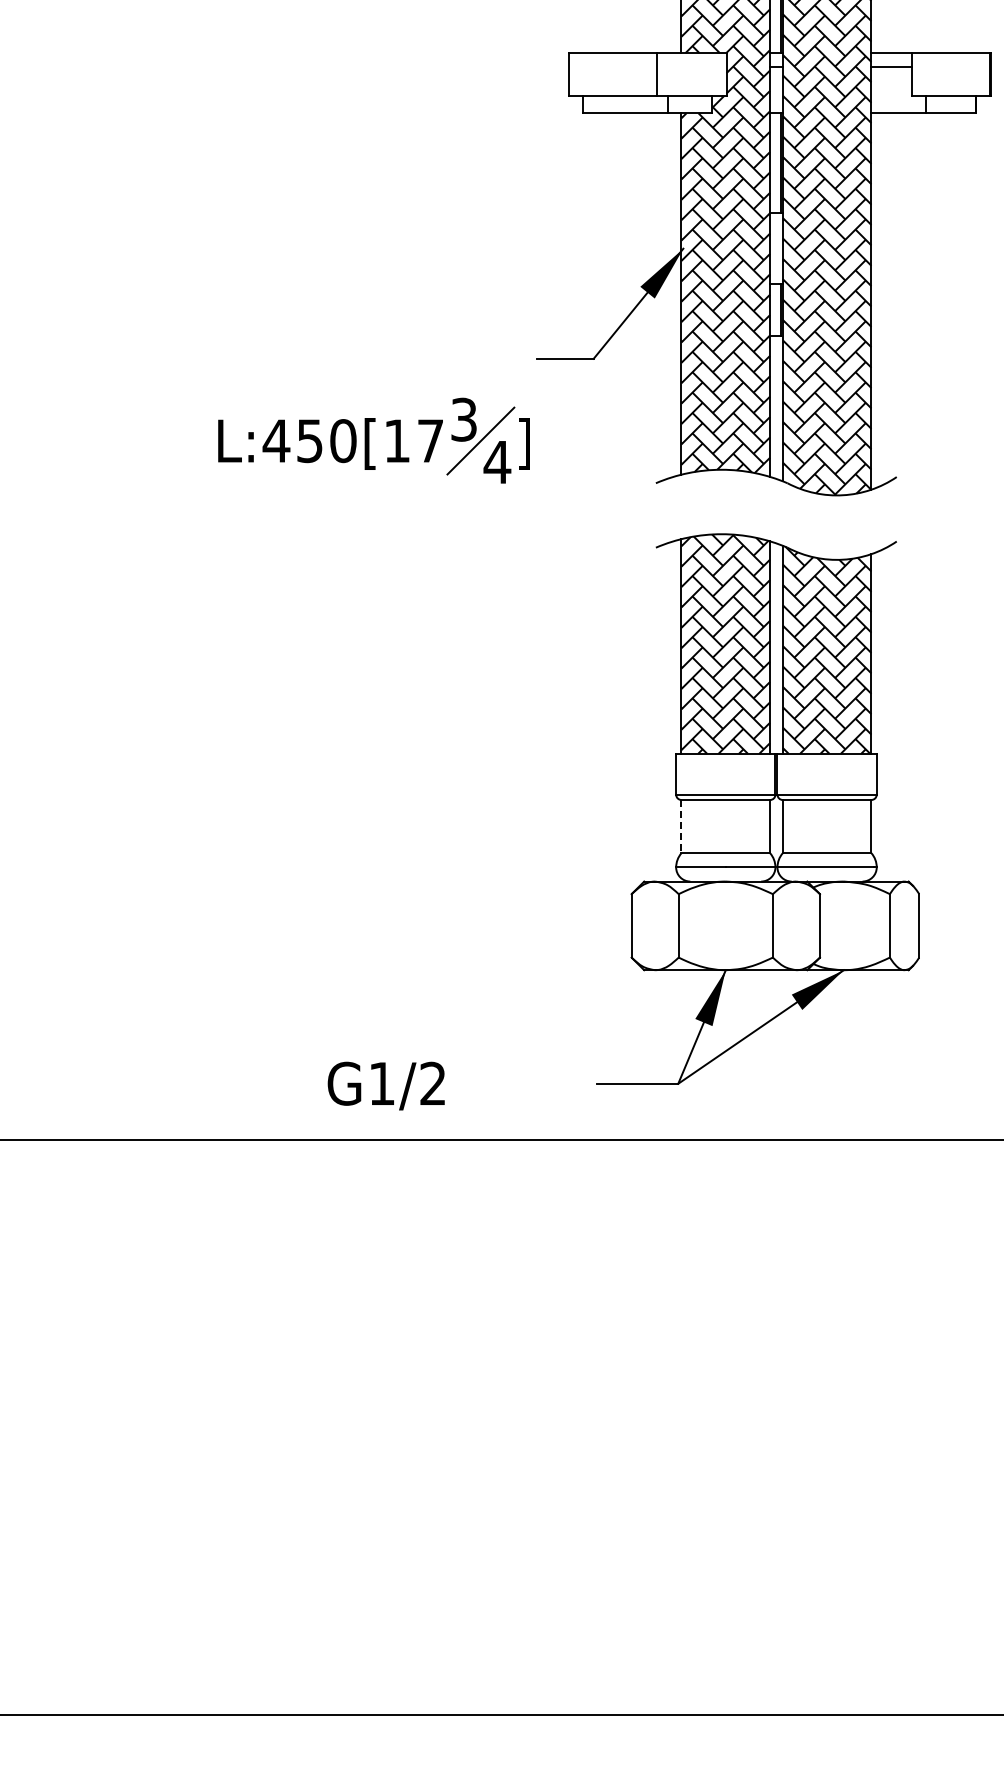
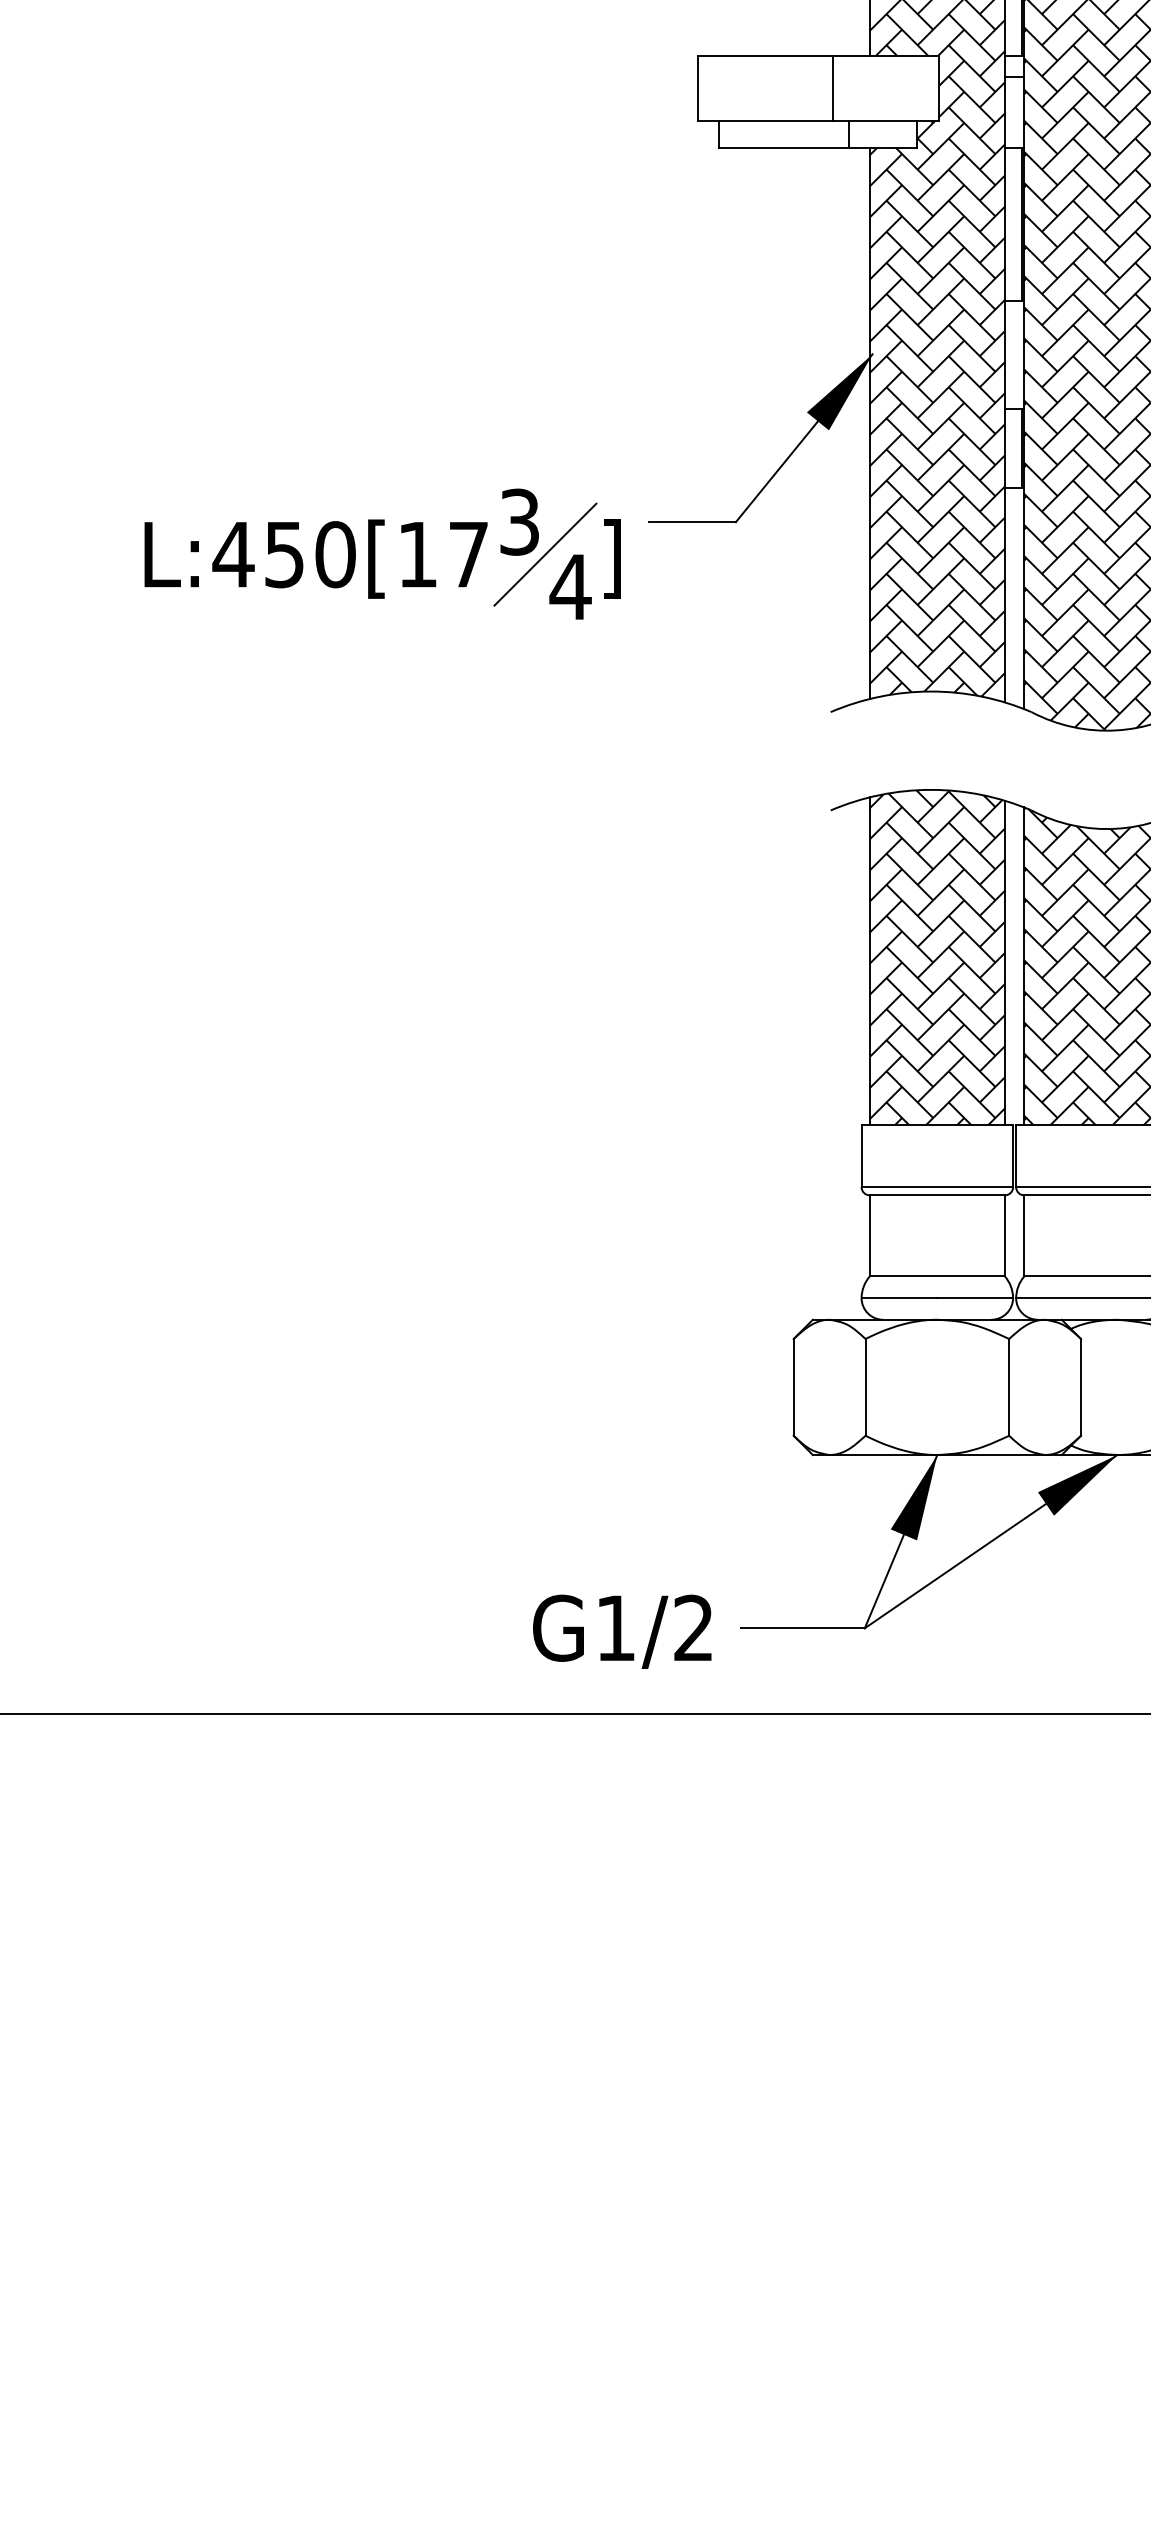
part: (373, 440) -> (381, 553), moved
line: (681, 826) -> (869, 1235), dashed -> solid
text: (385, 1085) -> (621, 1630), moved

